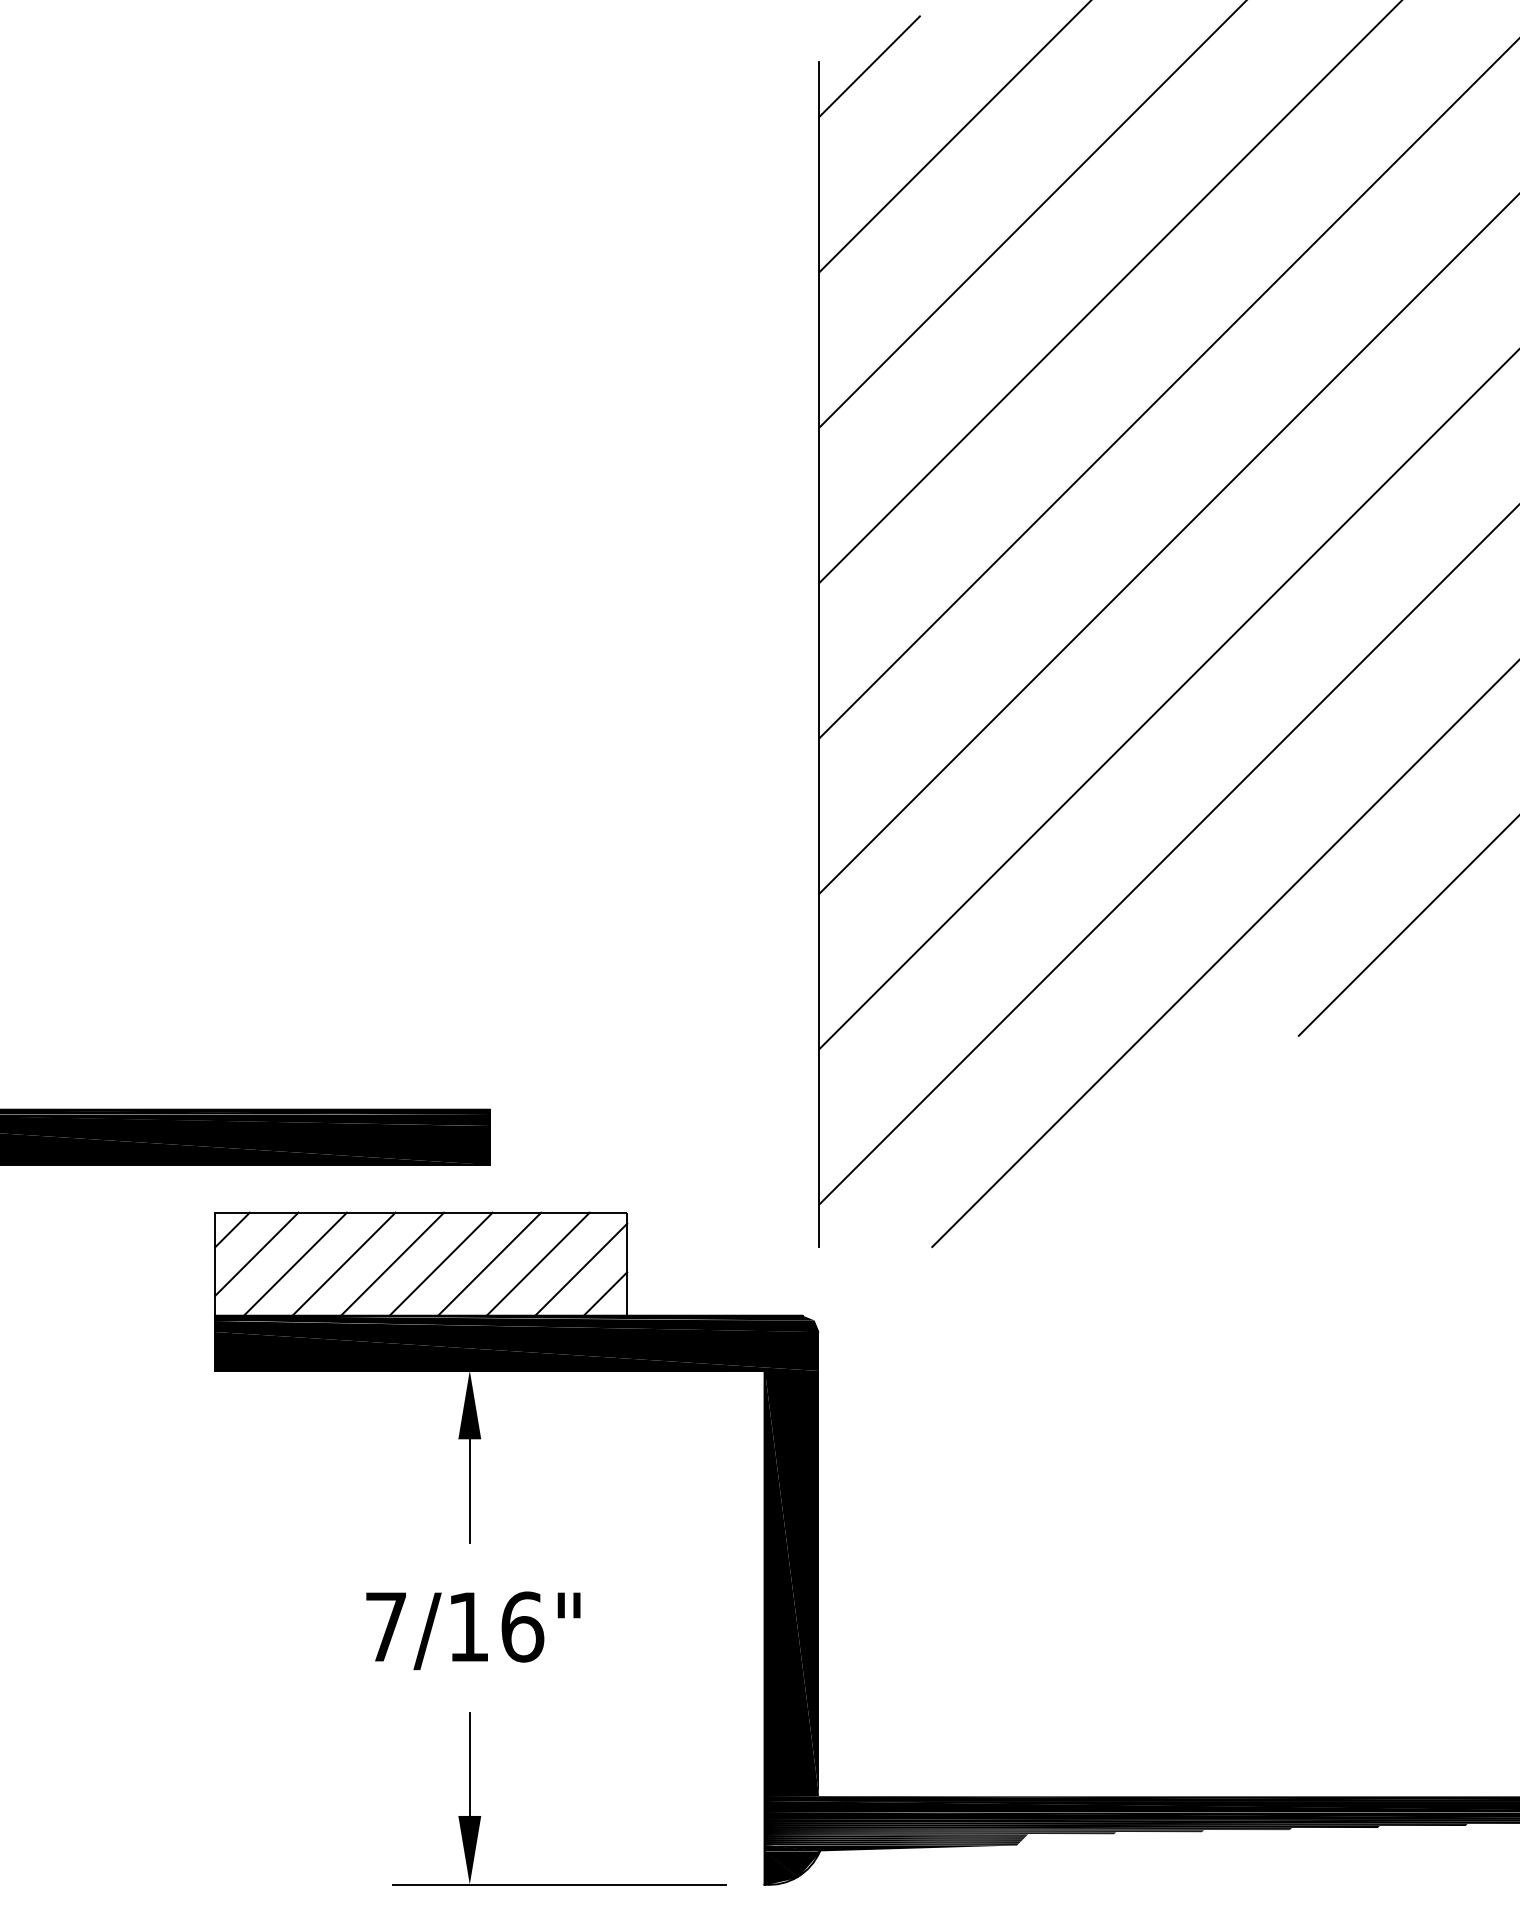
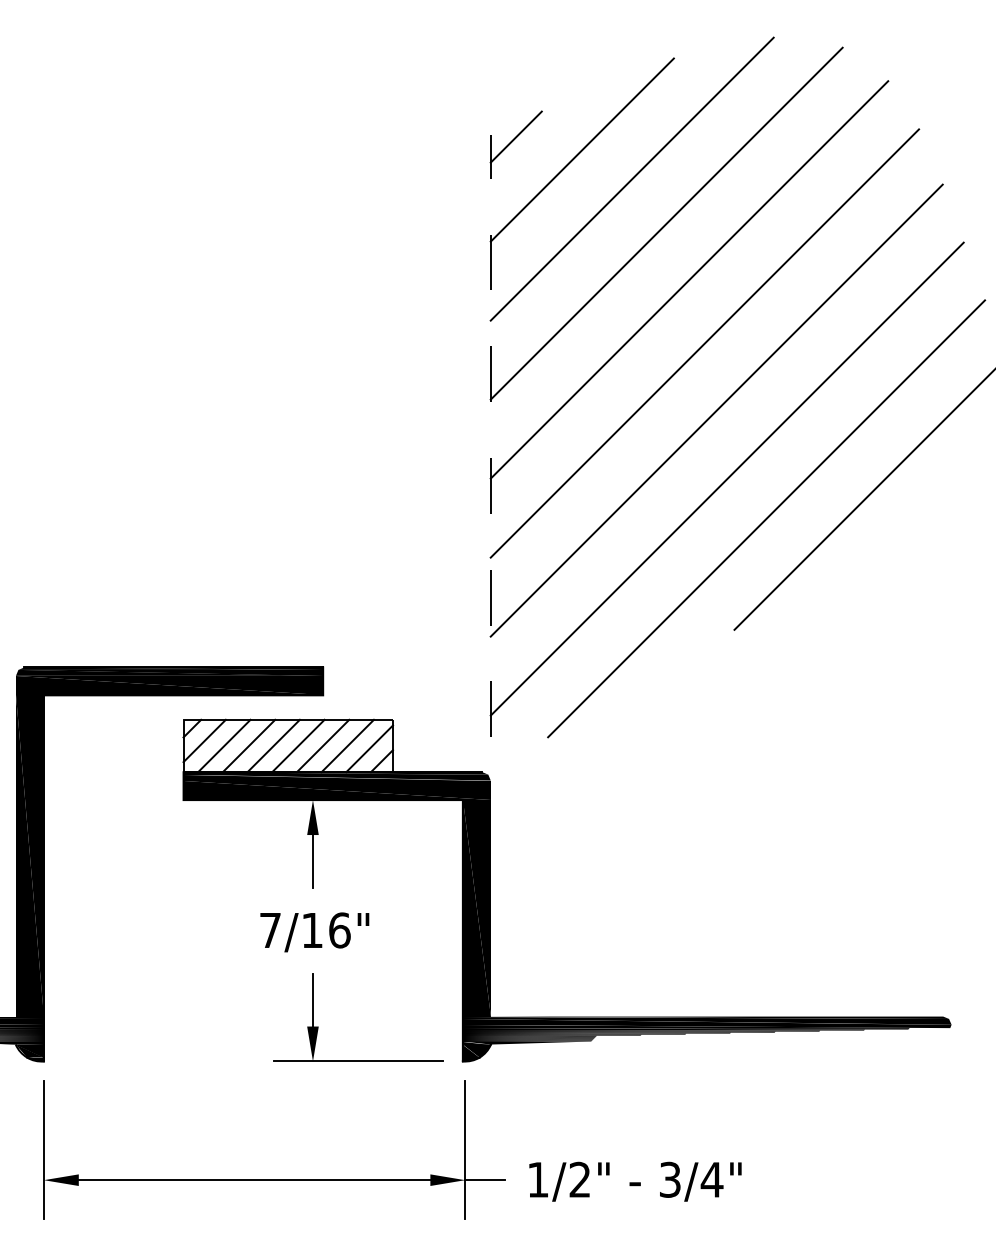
line: (818, 653) -> (490, 435), solid -> dashed

